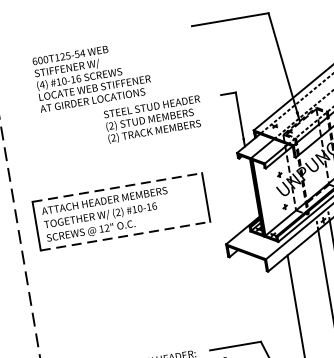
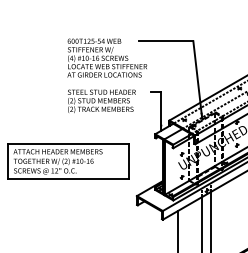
text: (92, 75) -> (107, 57), moved
line: (117, 188) -> (68, 144), dashed -> solid
line: (125, 235) -> (68, 178), dashed -> solid

